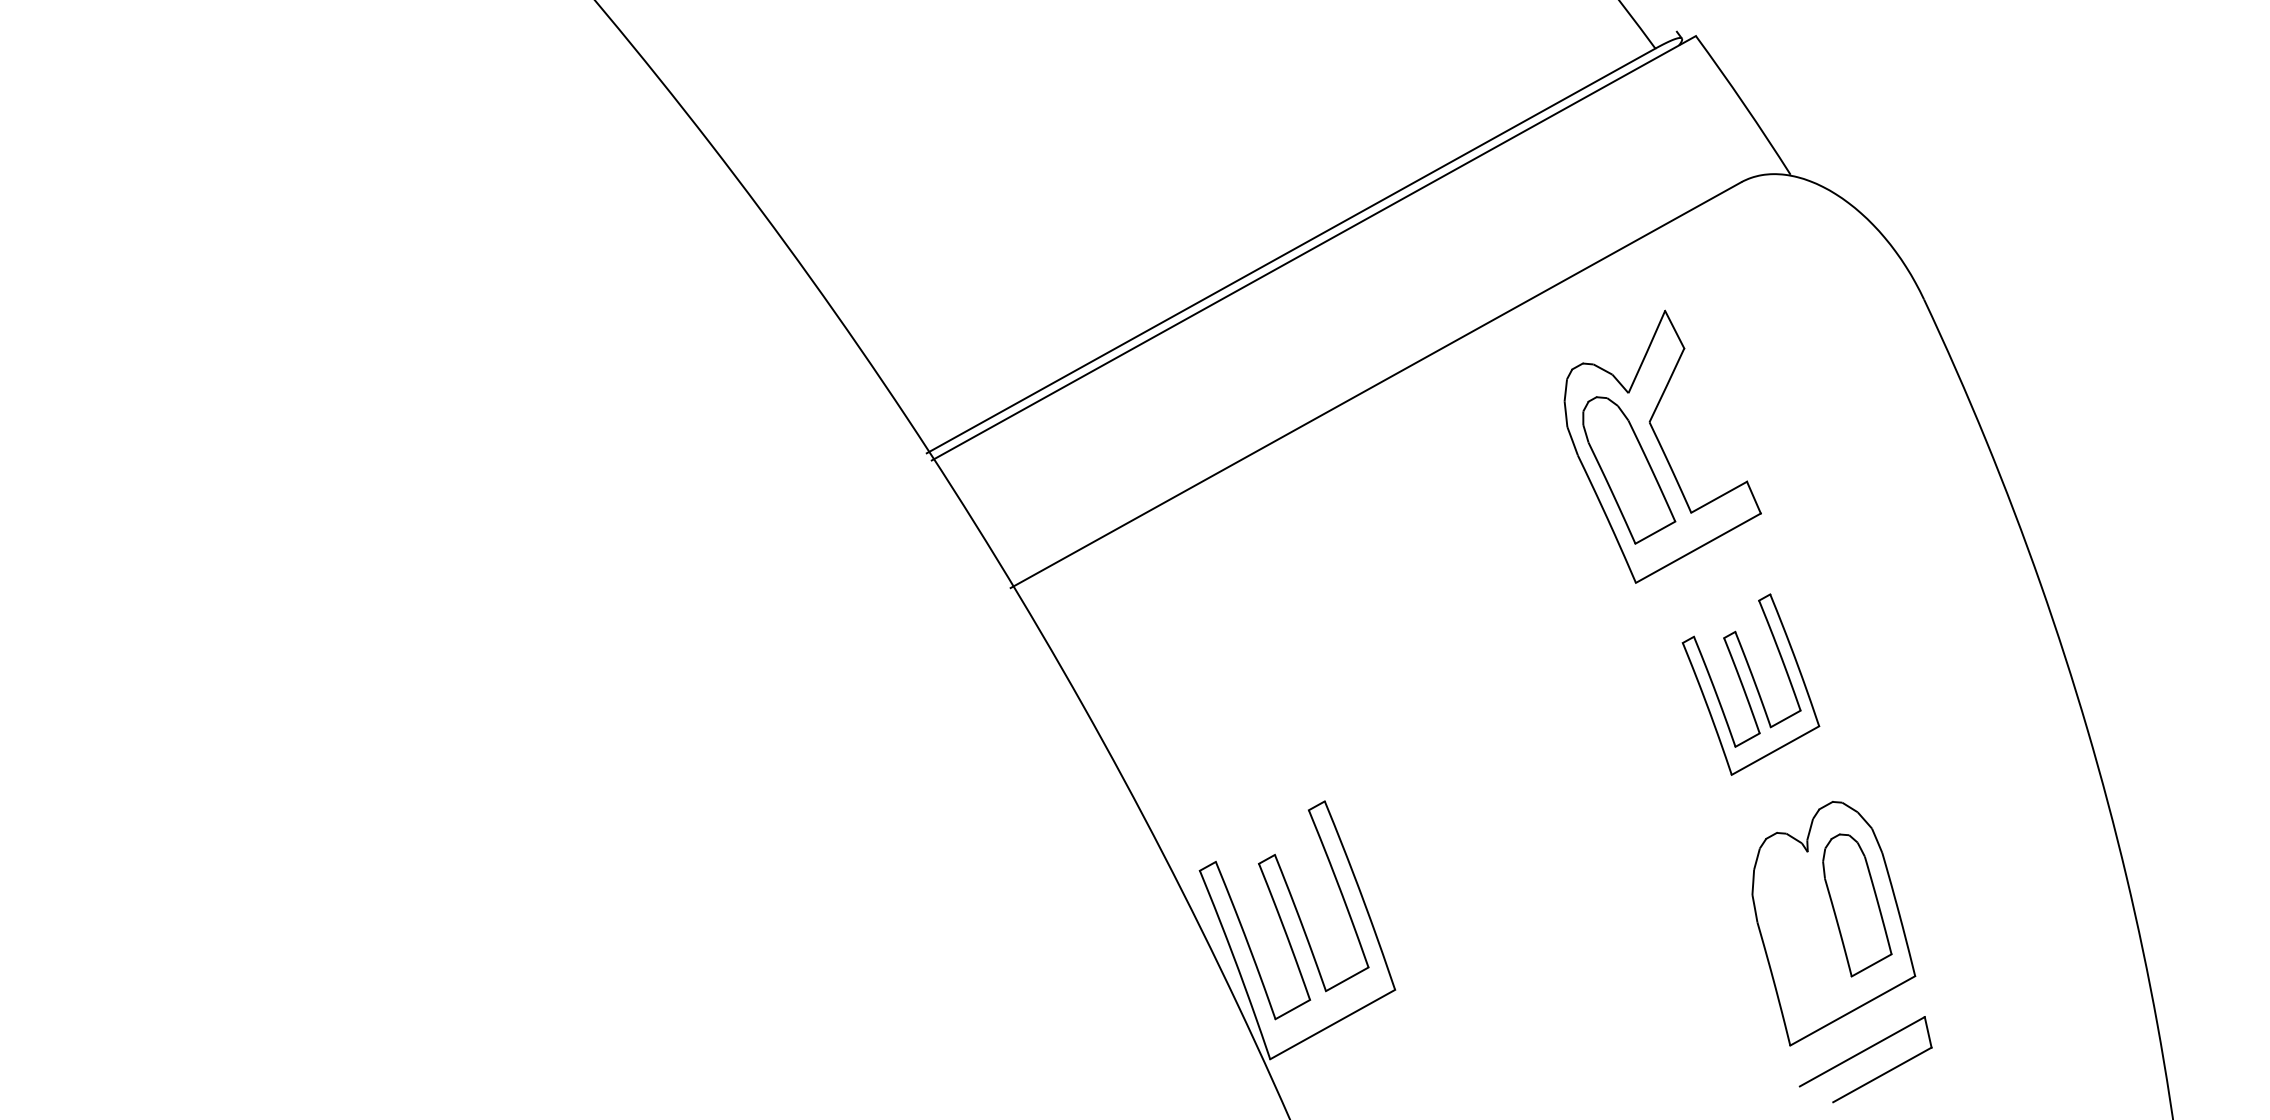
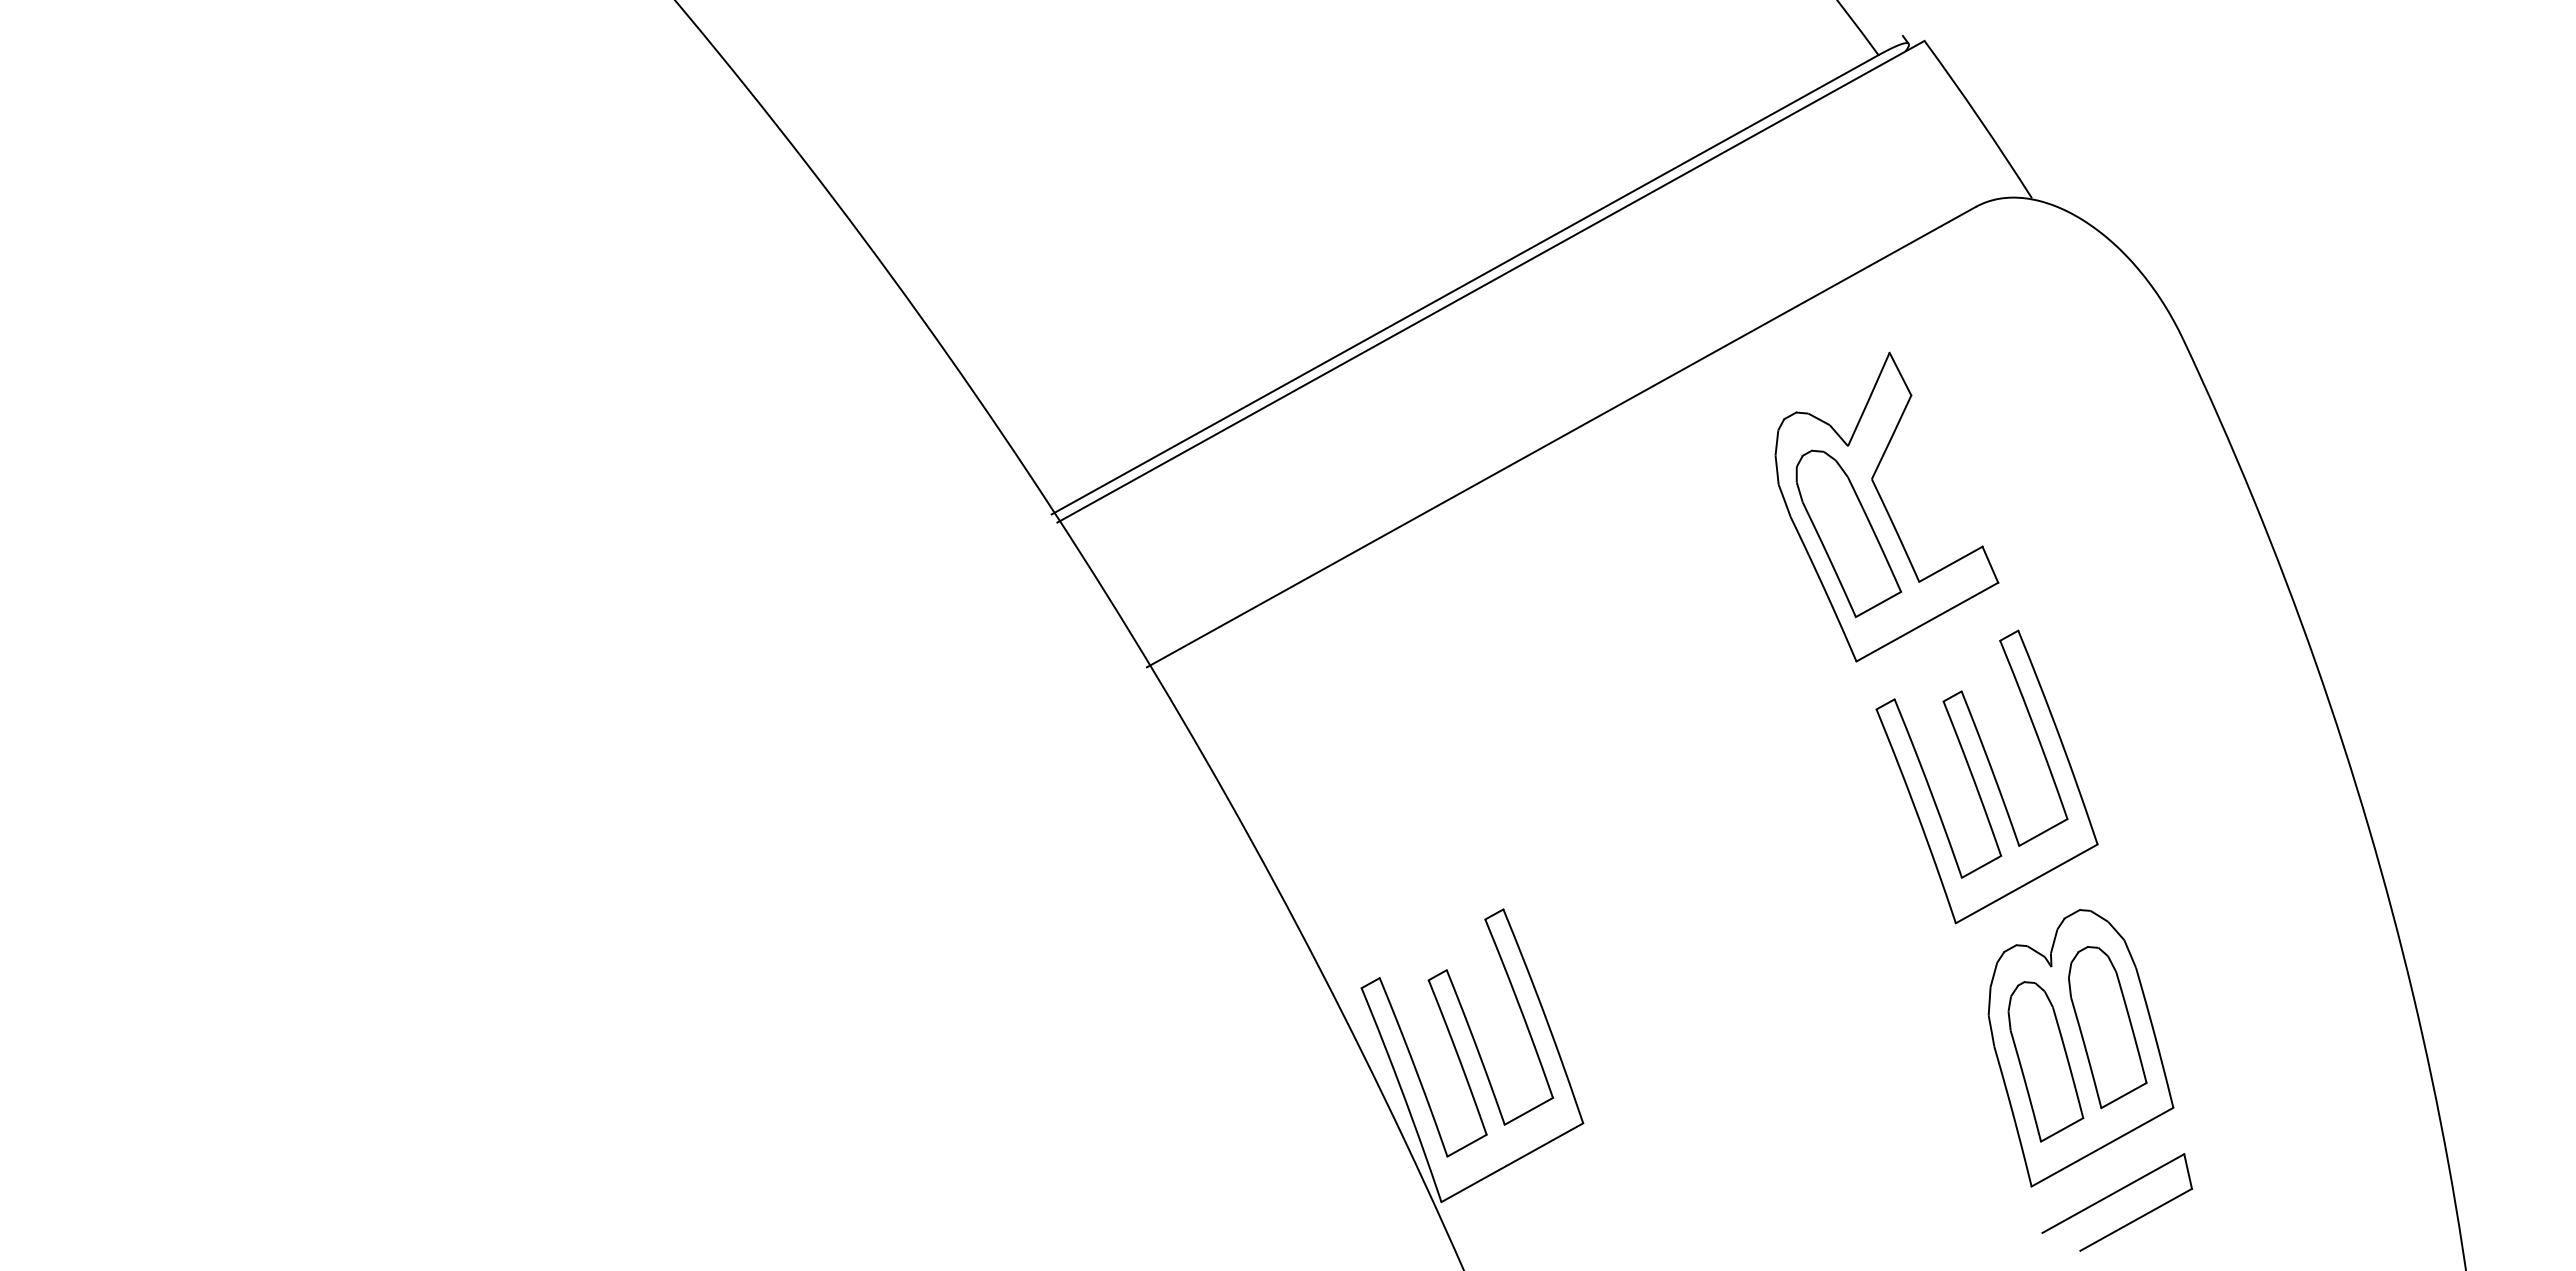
part: (1750, 684) -> (1986, 776), size x1.43
part: (1802, 935) -> (2045, 1061), added

